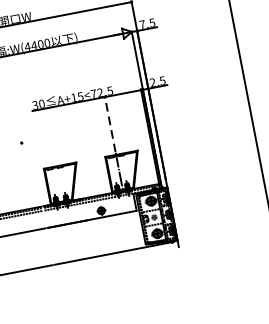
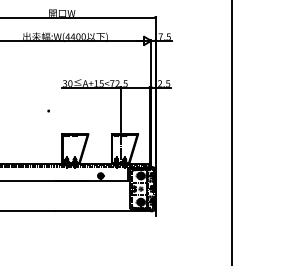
line: (110, 124) -> (120, 109), dashed -> solid

